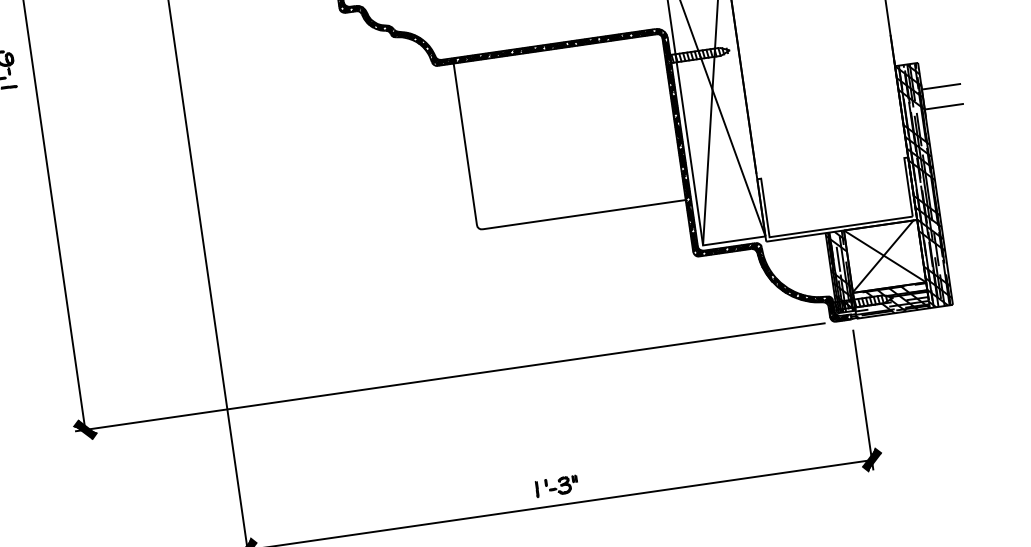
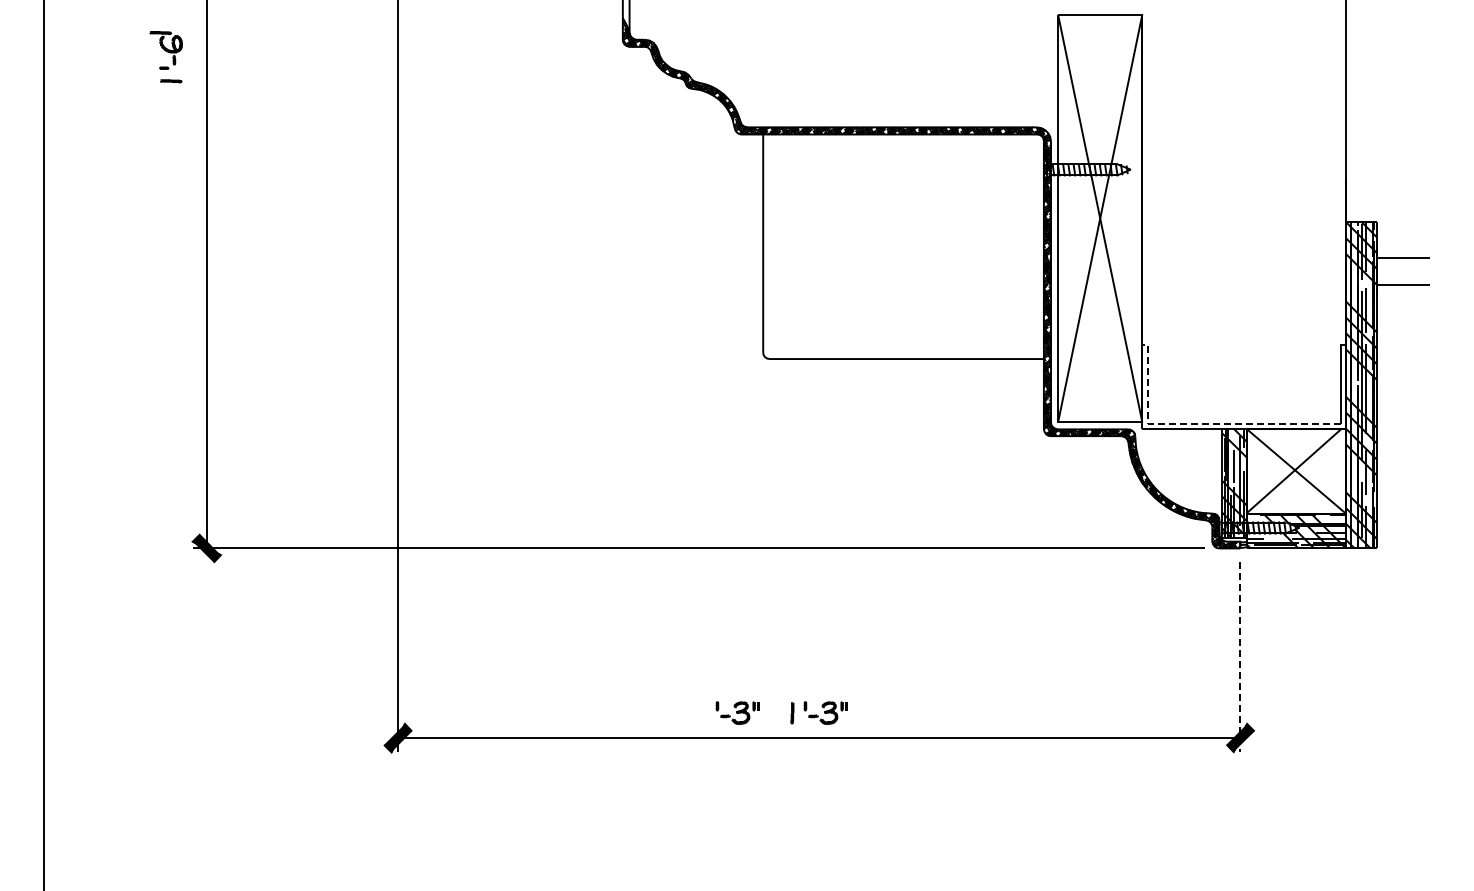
line: (808, 231) -> (1200, 424), solid -> dashed
line: (863, 400) -> (1240, 657), solid -> dashed
part: (496, 494) -> (737, 712), added

